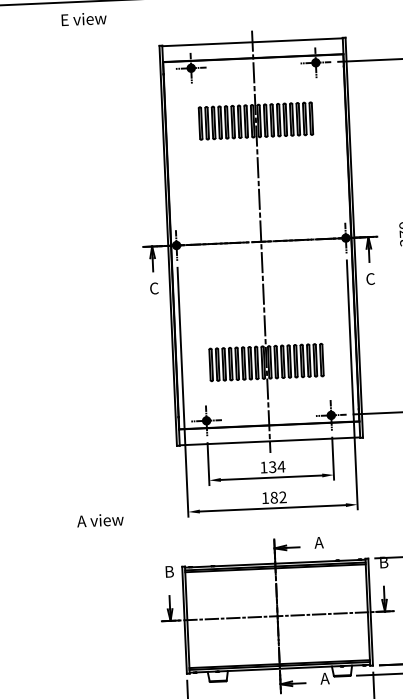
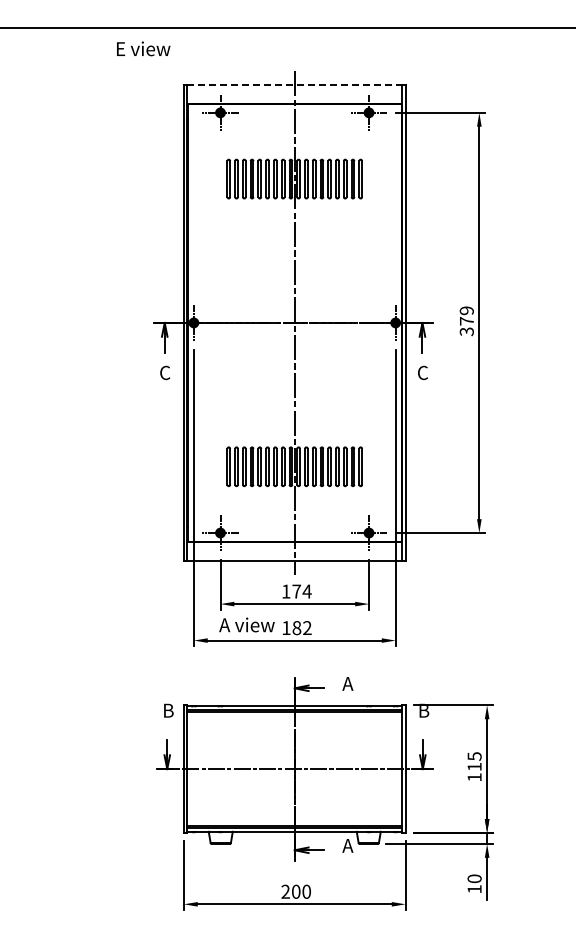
text: (83, 18) -> (143, 48), moved
line: (252, 42) -> (294, 85), solid -> dashed
text: (272, 467) -> (296, 591), 134 -> 174
text: (99, 520) -> (246, 624), moved

